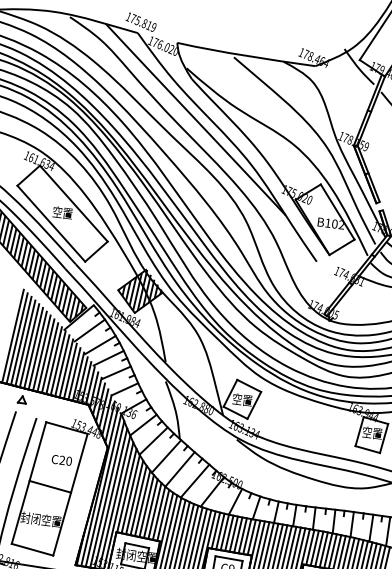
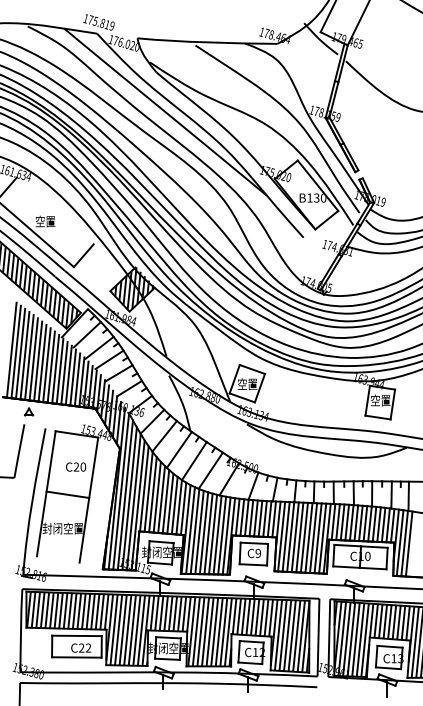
line: (73, 203) -> (54, 210), removed
text: (338, 224) -> (320, 197), B102 -> B130
line: (31, 549) -> (57, 559), removed

